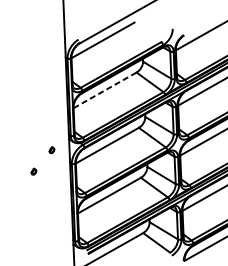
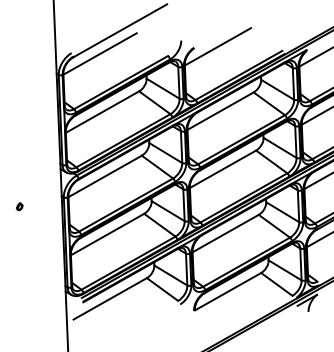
line: (105, 89) -> (102, 111), dashed -> solid
part: (51, 150) -> (40, 181), removed

